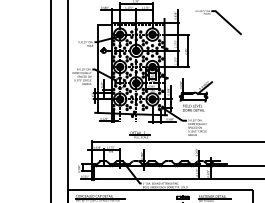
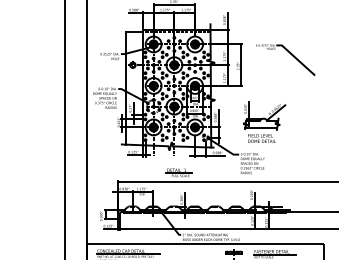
part: (222, 18) -> (290, 54), moved
part: (195, 94) -> (264, 121), moved

